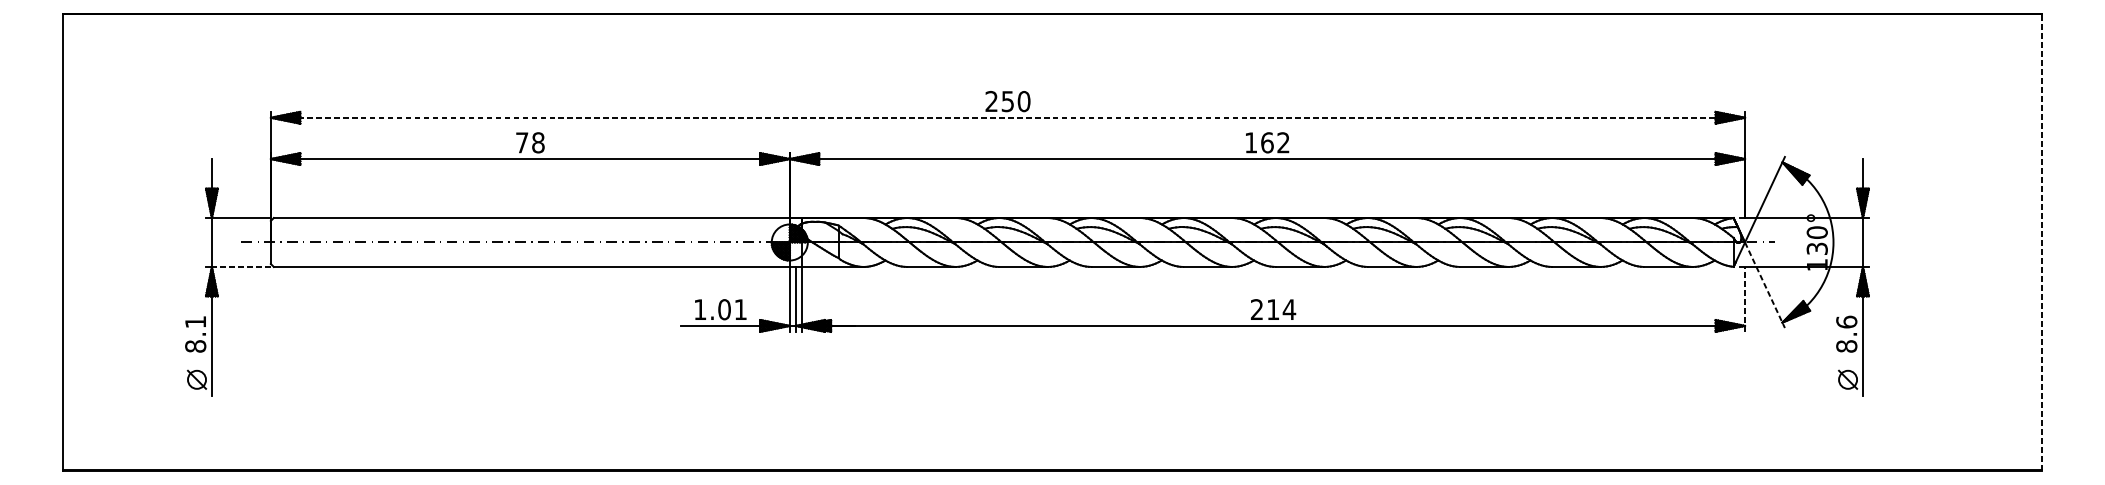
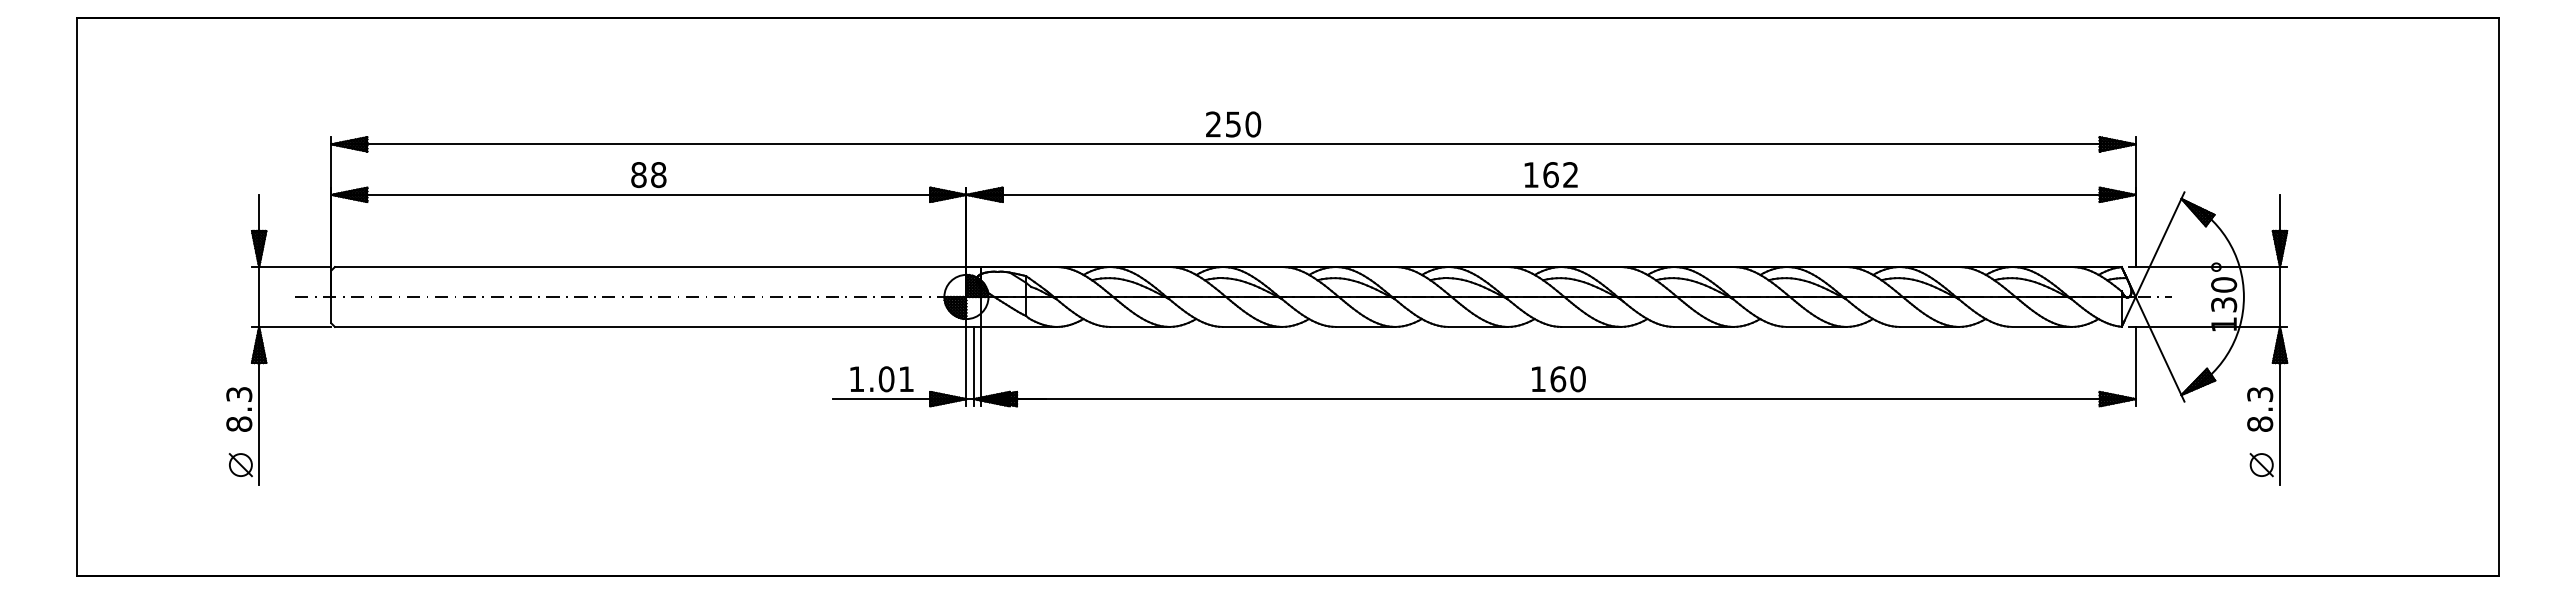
line: (1008, 117) -> (1234, 144), dashed -> solid
text: (521, 143) -> (638, 175), 78 -> 88
line: (2041, 242) -> (2498, 296), dashed -> solid
line: (240, 266) -> (294, 326), dashed -> solid
line: (1765, 285) -> (2160, 349), dashed -> solid
line: (1744, 299) -> (2135, 366), dashed -> solid
text: (1273, 309) -> (1558, 379), 214 -> 160
text: (195, 322) -> (239, 394), 8.1 -> 8.3
text: (1847, 322) -> (2260, 394), 8.6 -> 8.3

